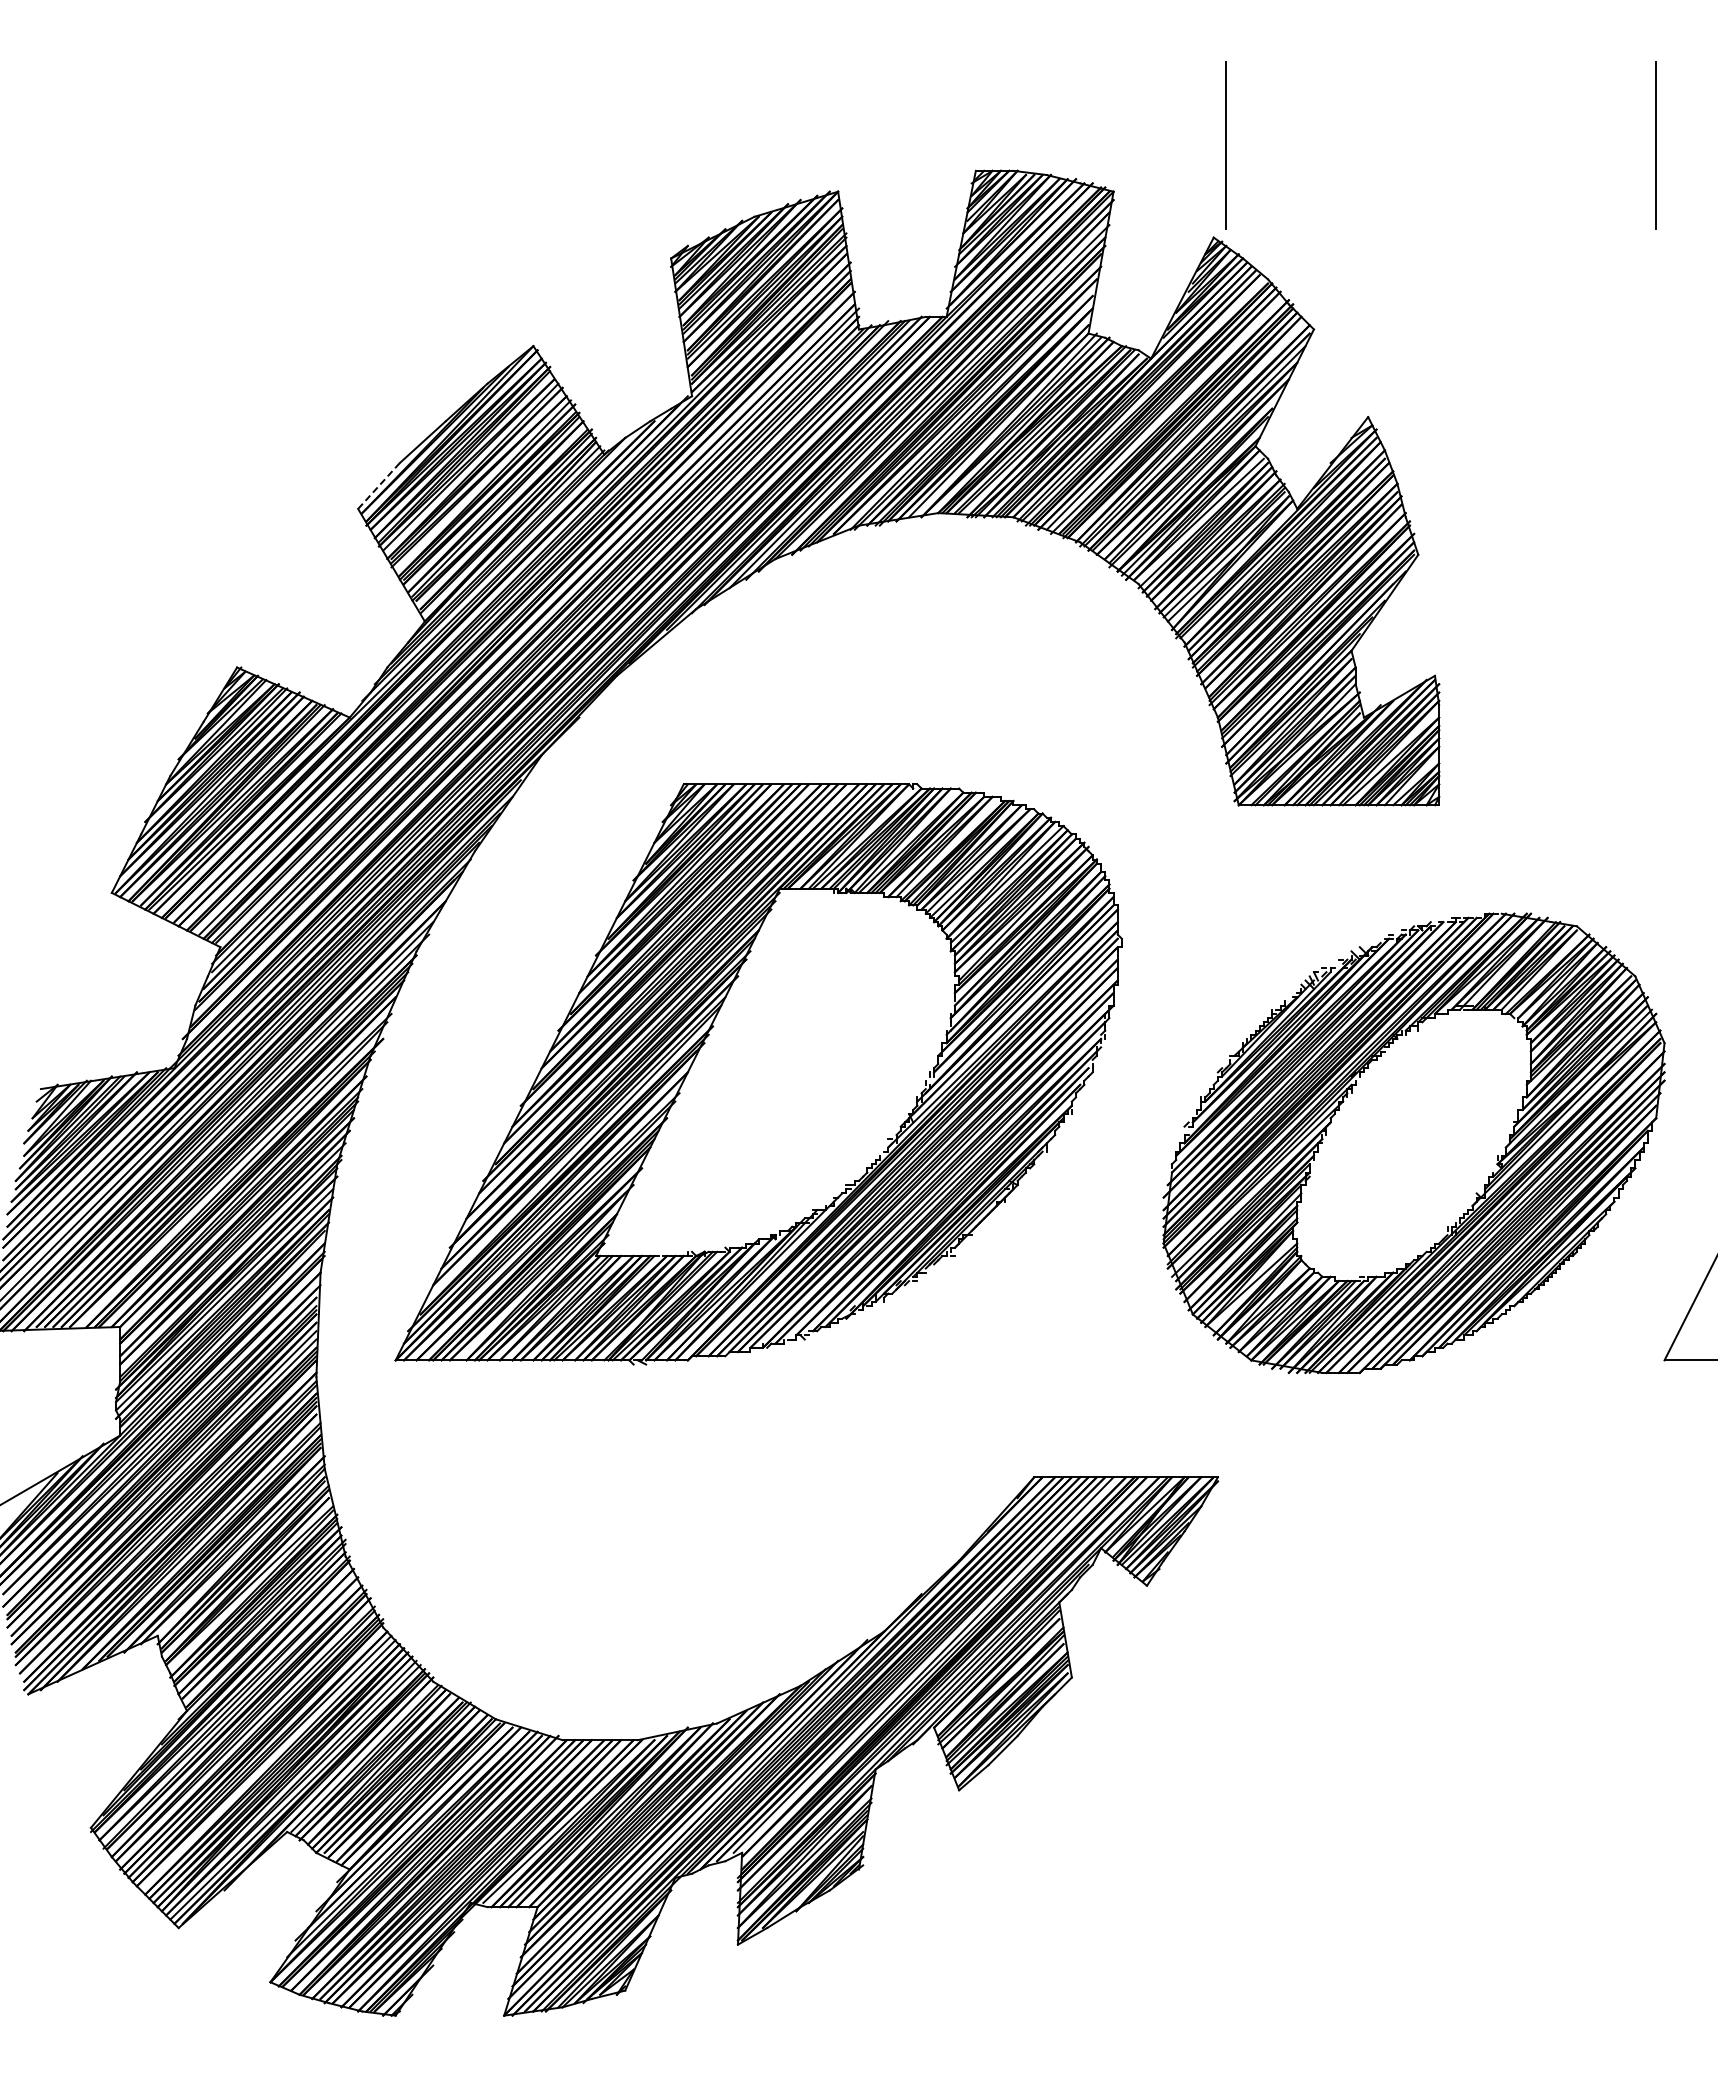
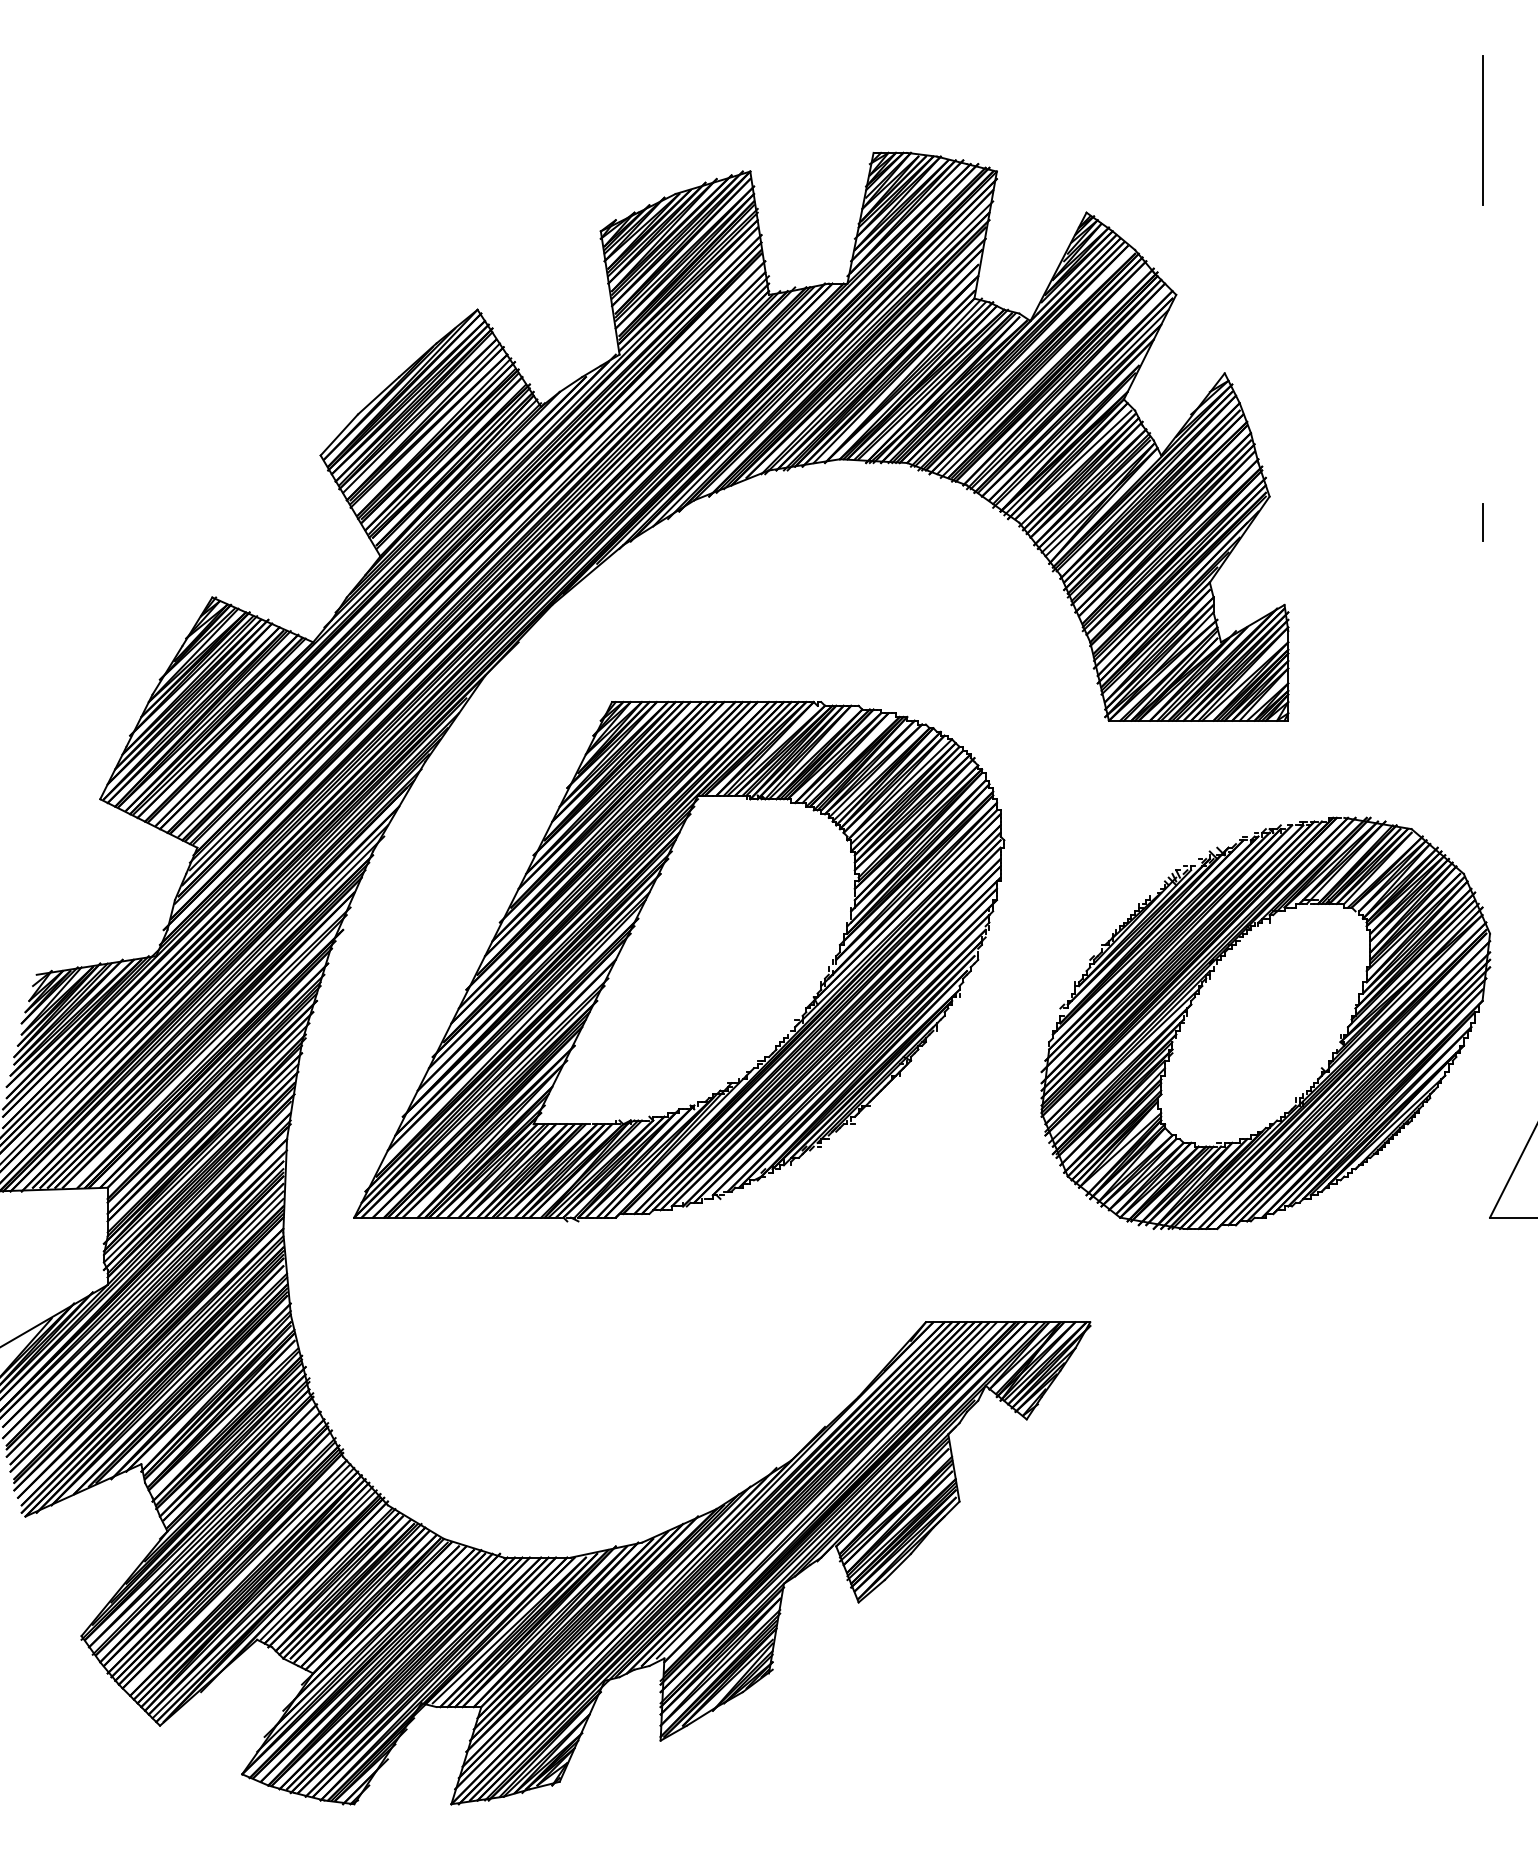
line: (1225, 145) -> (1097, 130), removed
line: (379, 485) -> (339, 434), dashed -> solid
line: (1656, 583) -> (1482, 522), added

